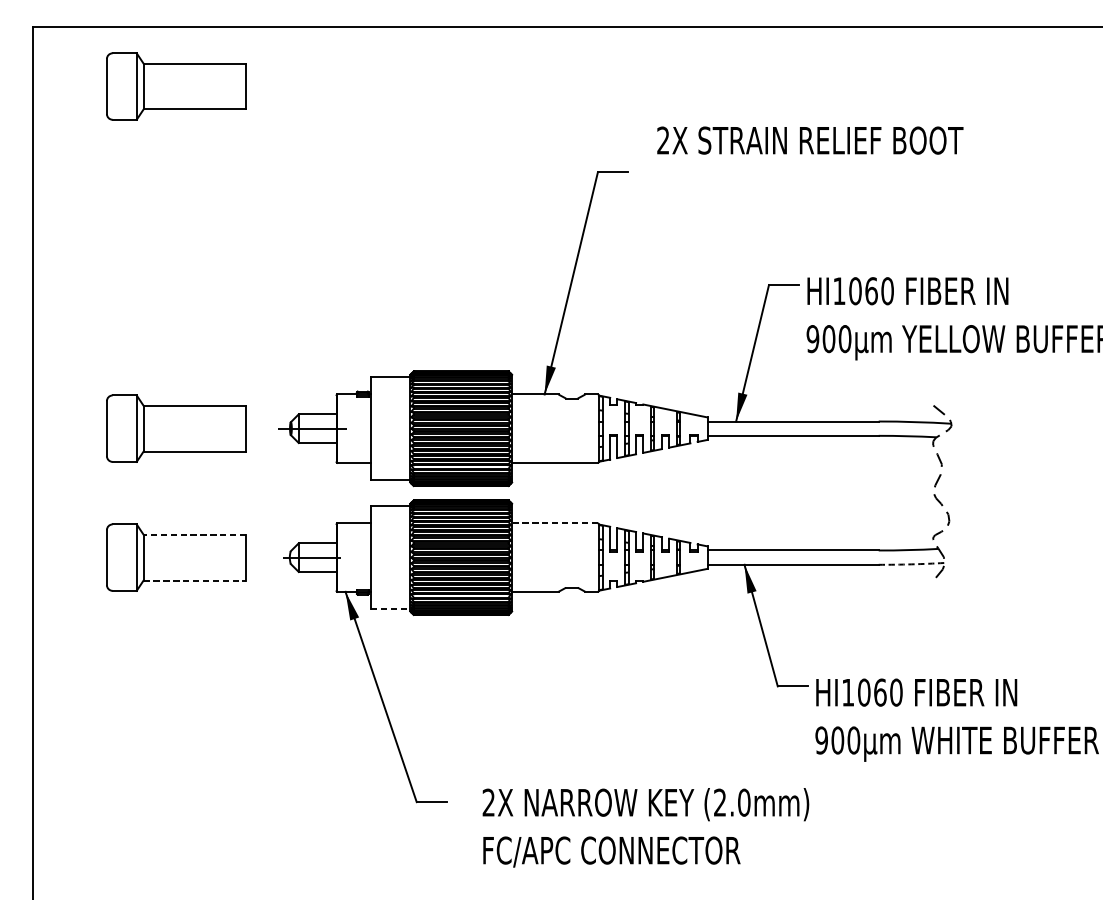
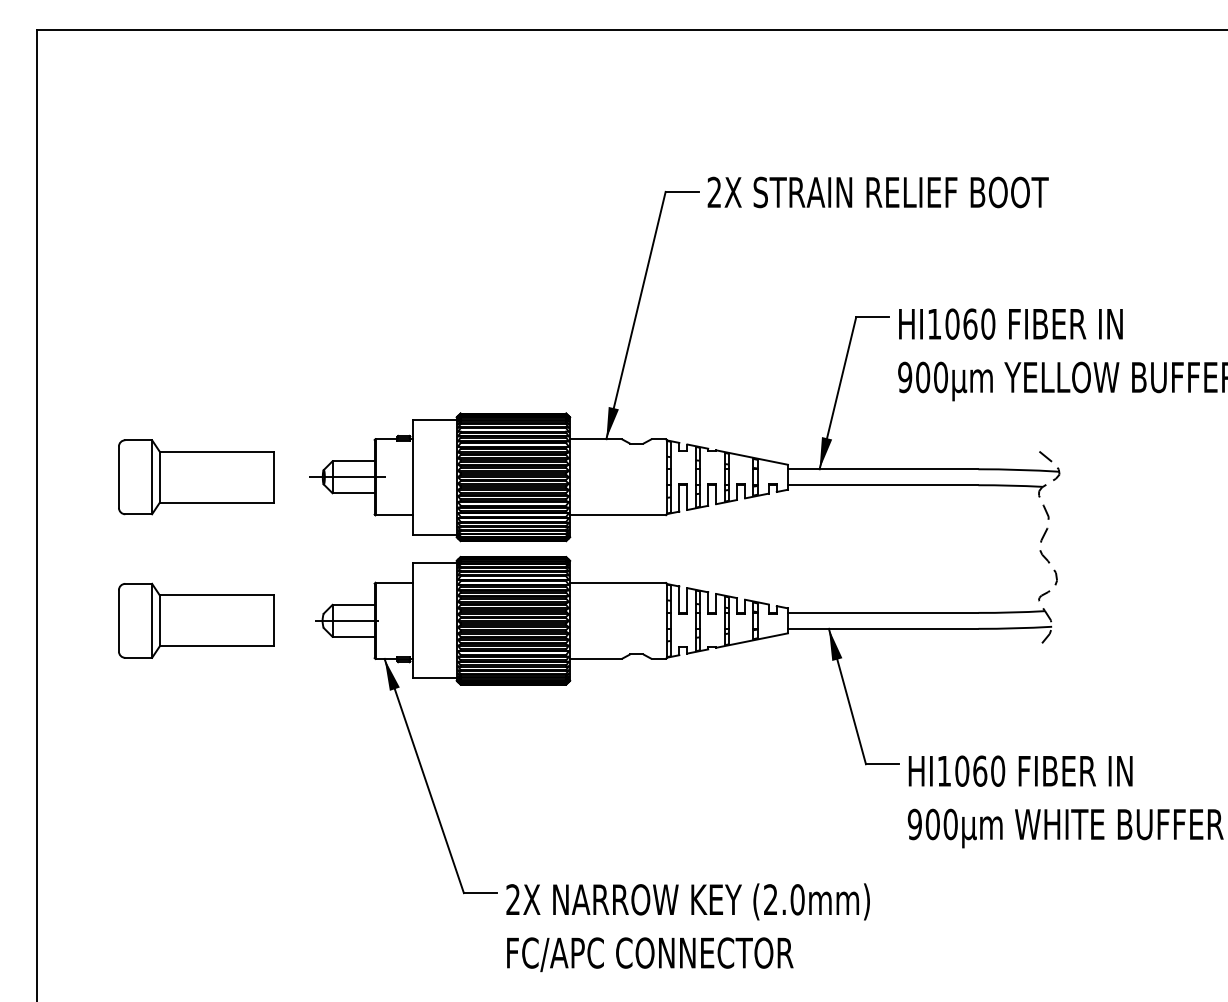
part: (176, 86) -> (196, 96), removed
text: (809, 140) -> (877, 192), moved
line: (554, 523) -> (617, 582), dashed -> solid
line: (194, 534) -> (216, 595), dashed -> solid
arc: (912, 564) -> (1015, 628), dashed -> solid
line: (195, 580) -> (217, 646), dashed -> solid
line: (390, 609) -> (434, 678), dashed -> solid
text: (645, 827) -> (687, 927), moved

